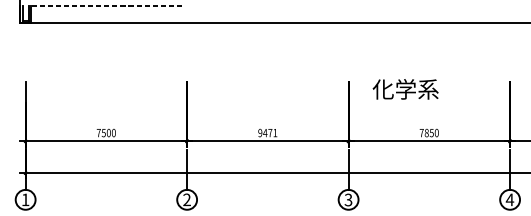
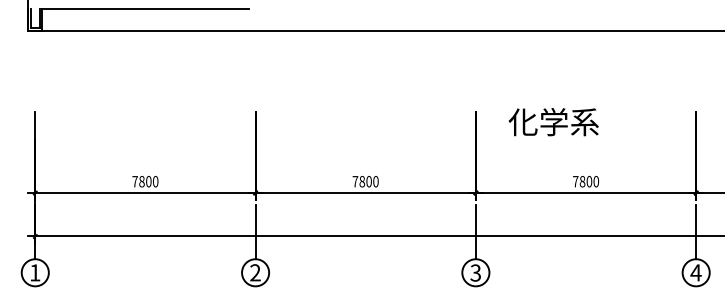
line: (105, 6) -> (144, 8), dashed -> solid
text: (103, 132) -> (141, 181), 7500 -> 7800
text: (267, 132) -> (365, 181), 9471 -> 7800
text: (431, 132) -> (589, 181), 7850 -> 7800

